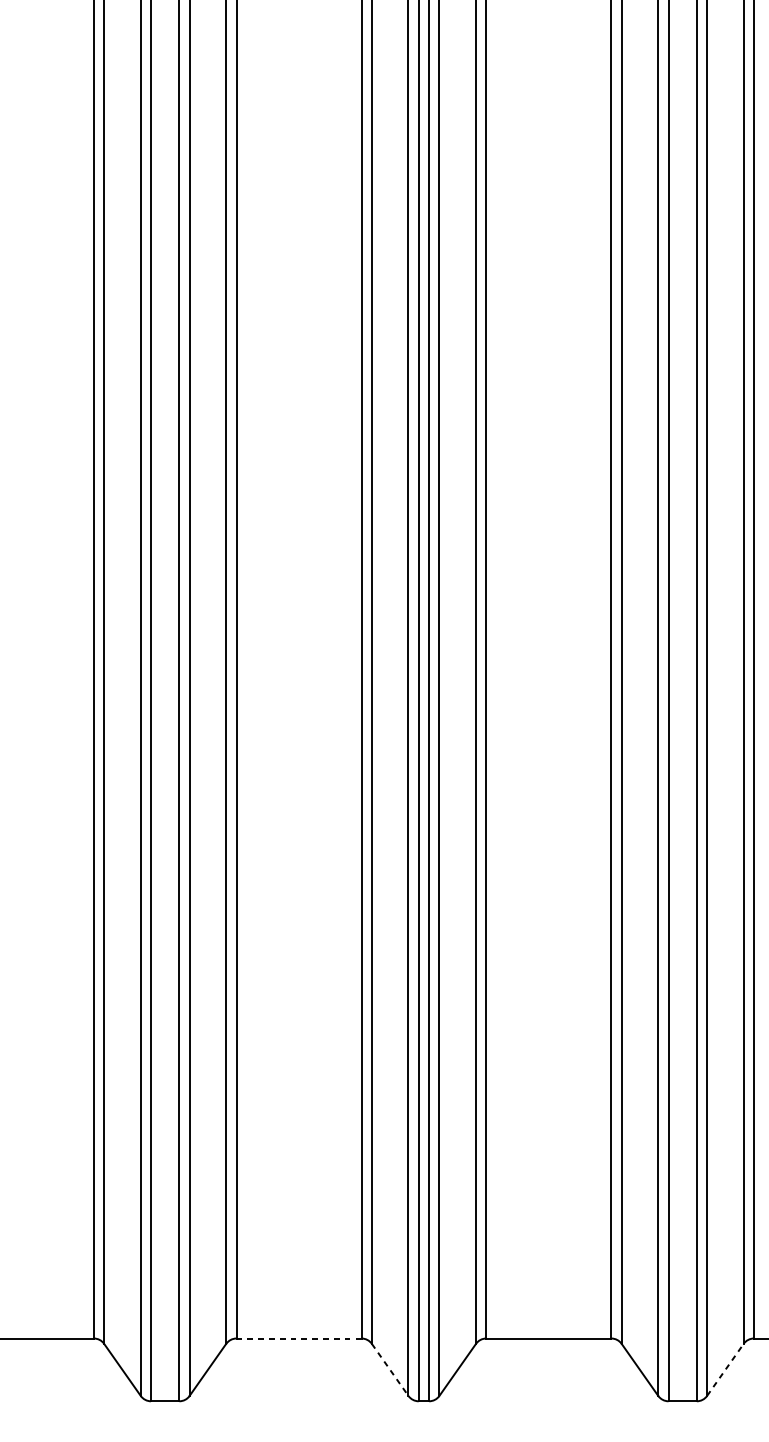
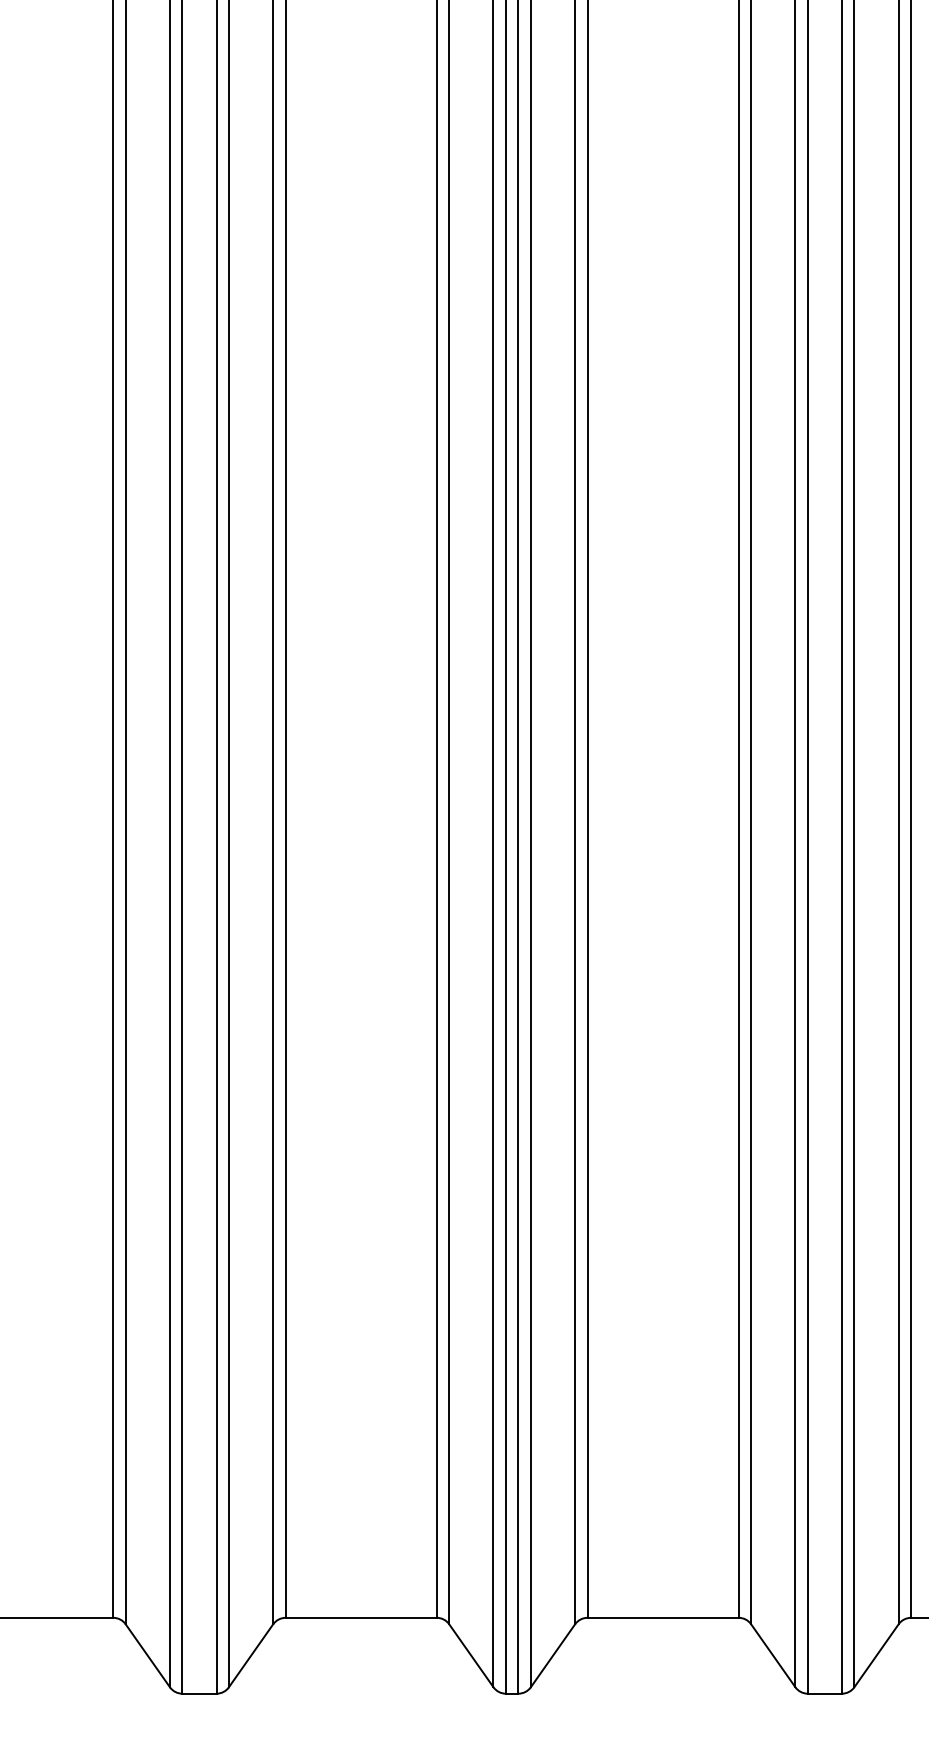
line: (299, 1338) -> (361, 1617), dashed -> solid
line: (725, 1369) -> (876, 1655), dashed -> solid
line: (390, 1370) -> (471, 1656), dashed -> solid

